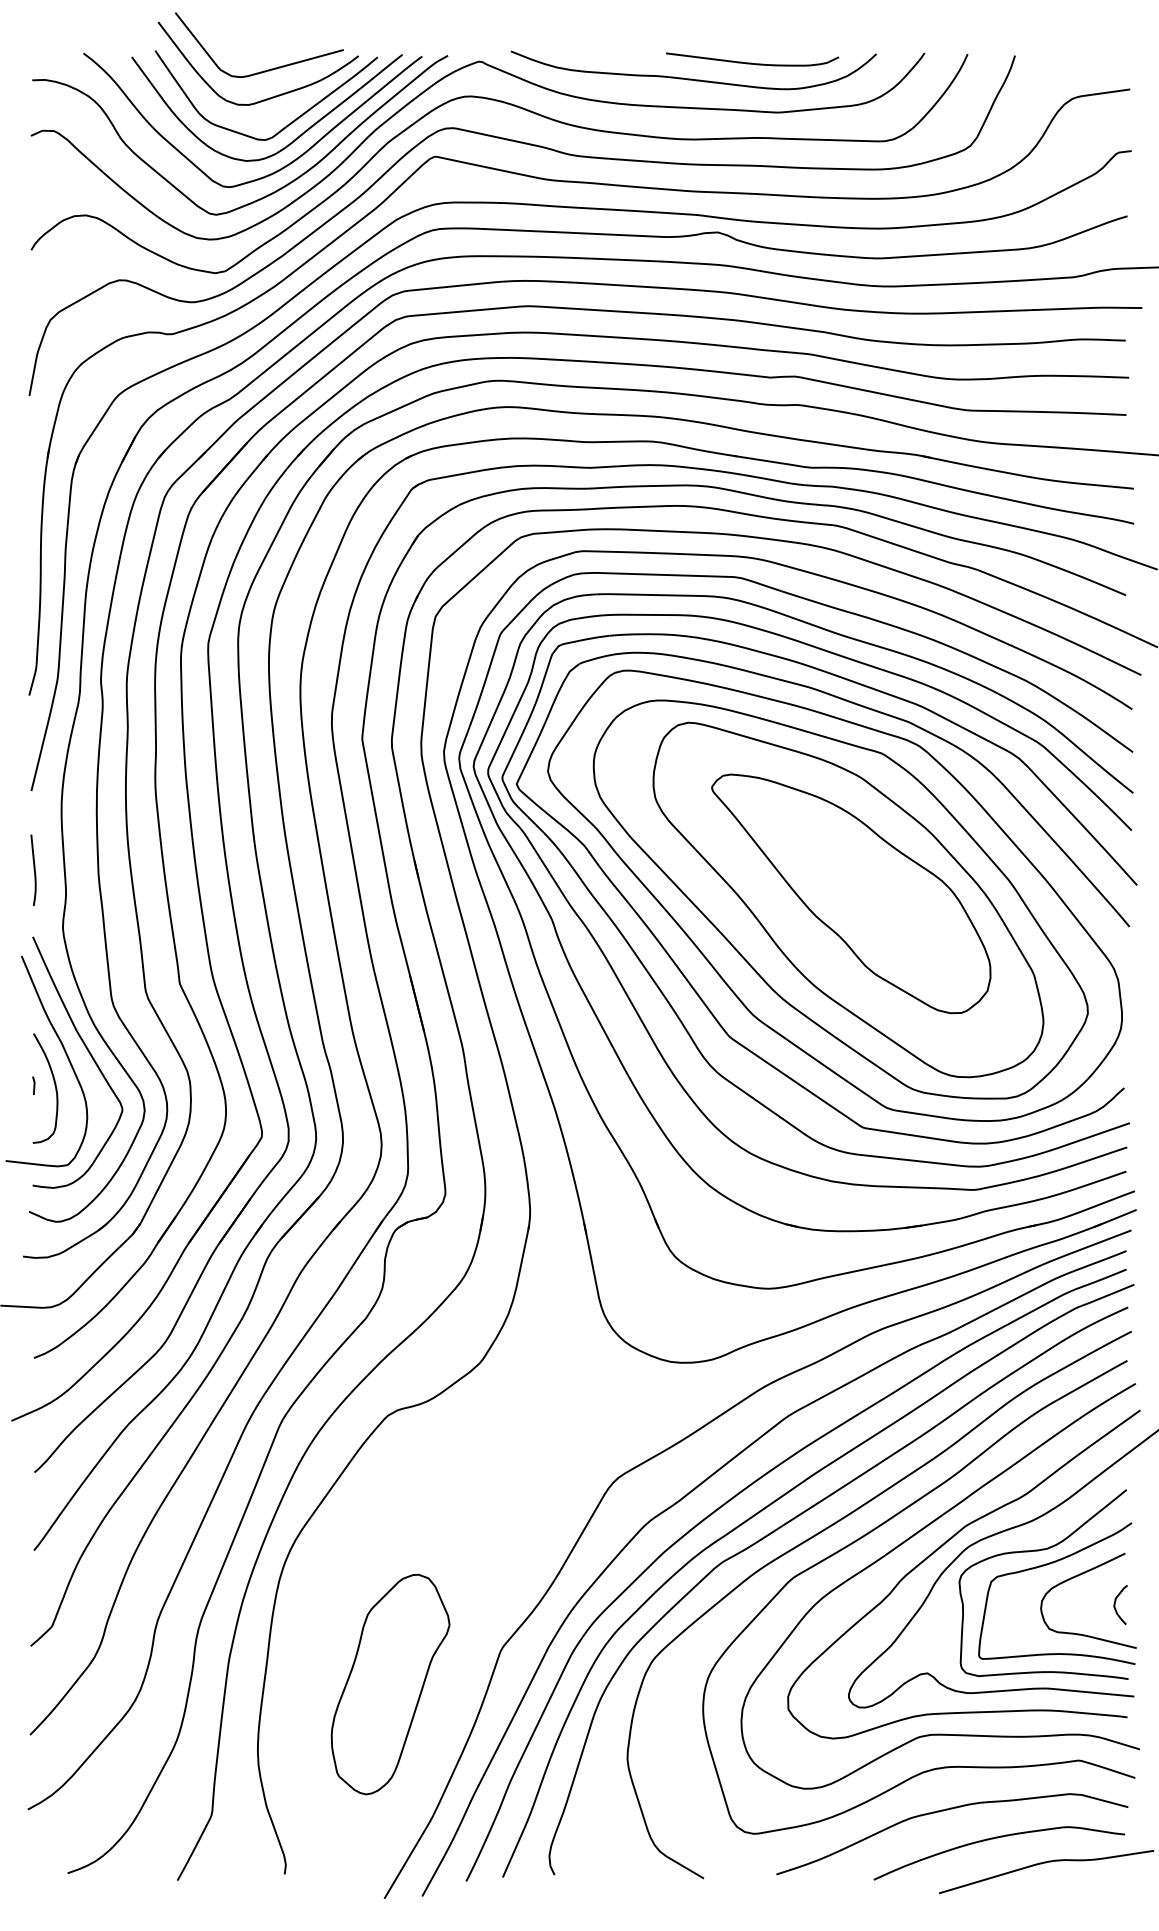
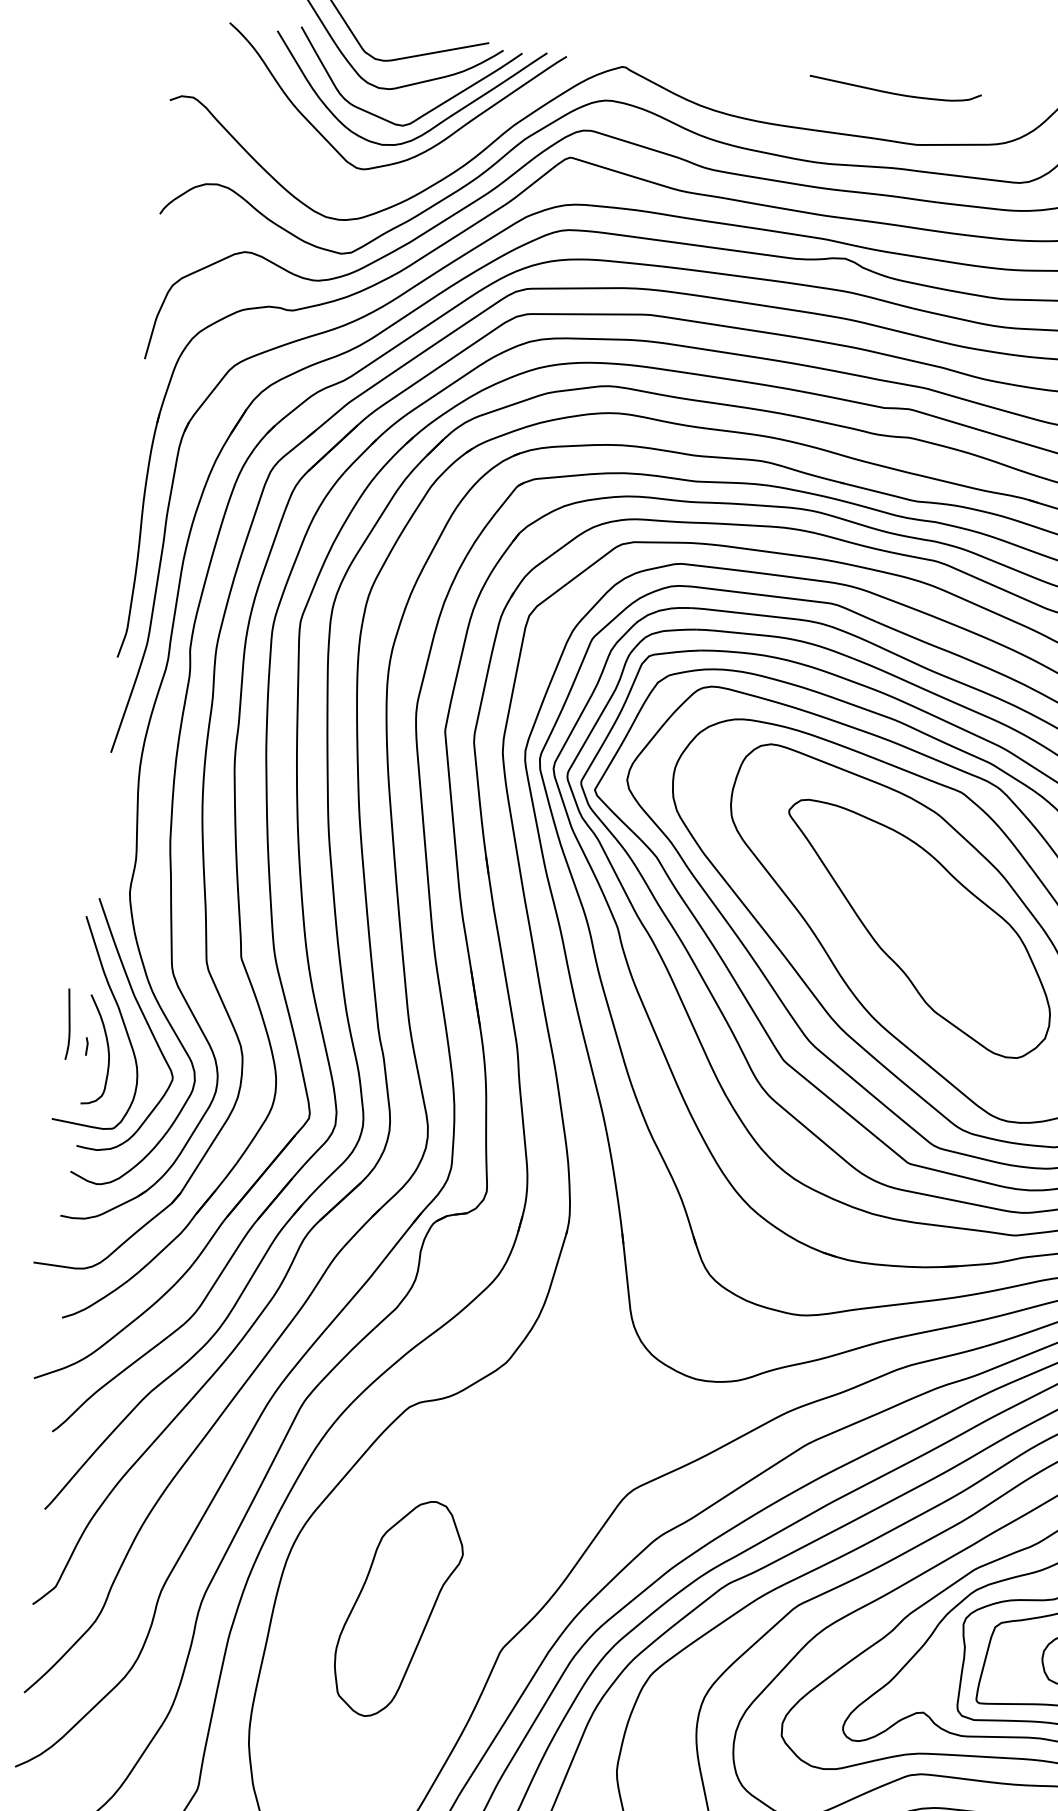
curve: (692, 78) -> (833, 103), removed
curve: (269, 193) -> (402, 179), removed
curve: (33, 869) -> (68, 1023), moved
part: (390, 1684) -> (398, 1608), moved

